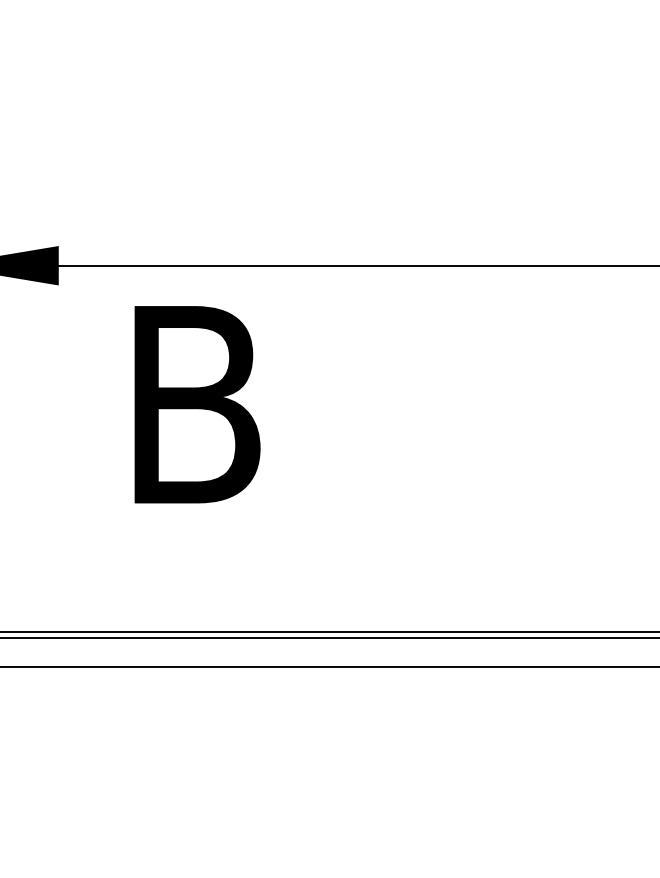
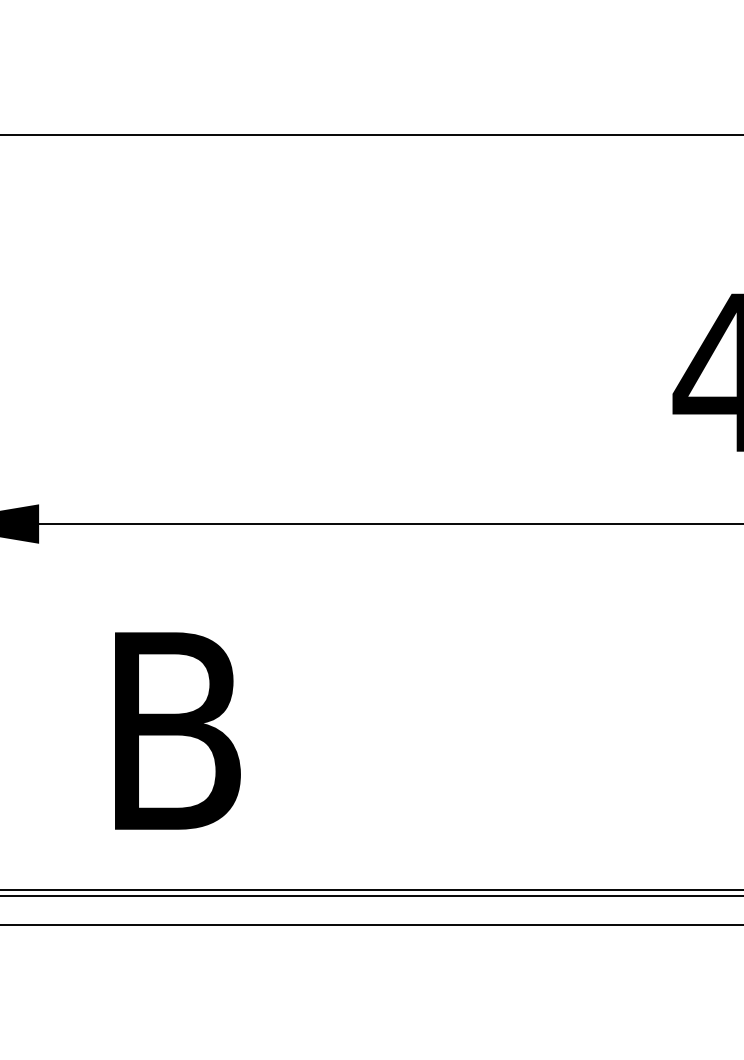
text: (197, 404) -> (177, 730), moved

